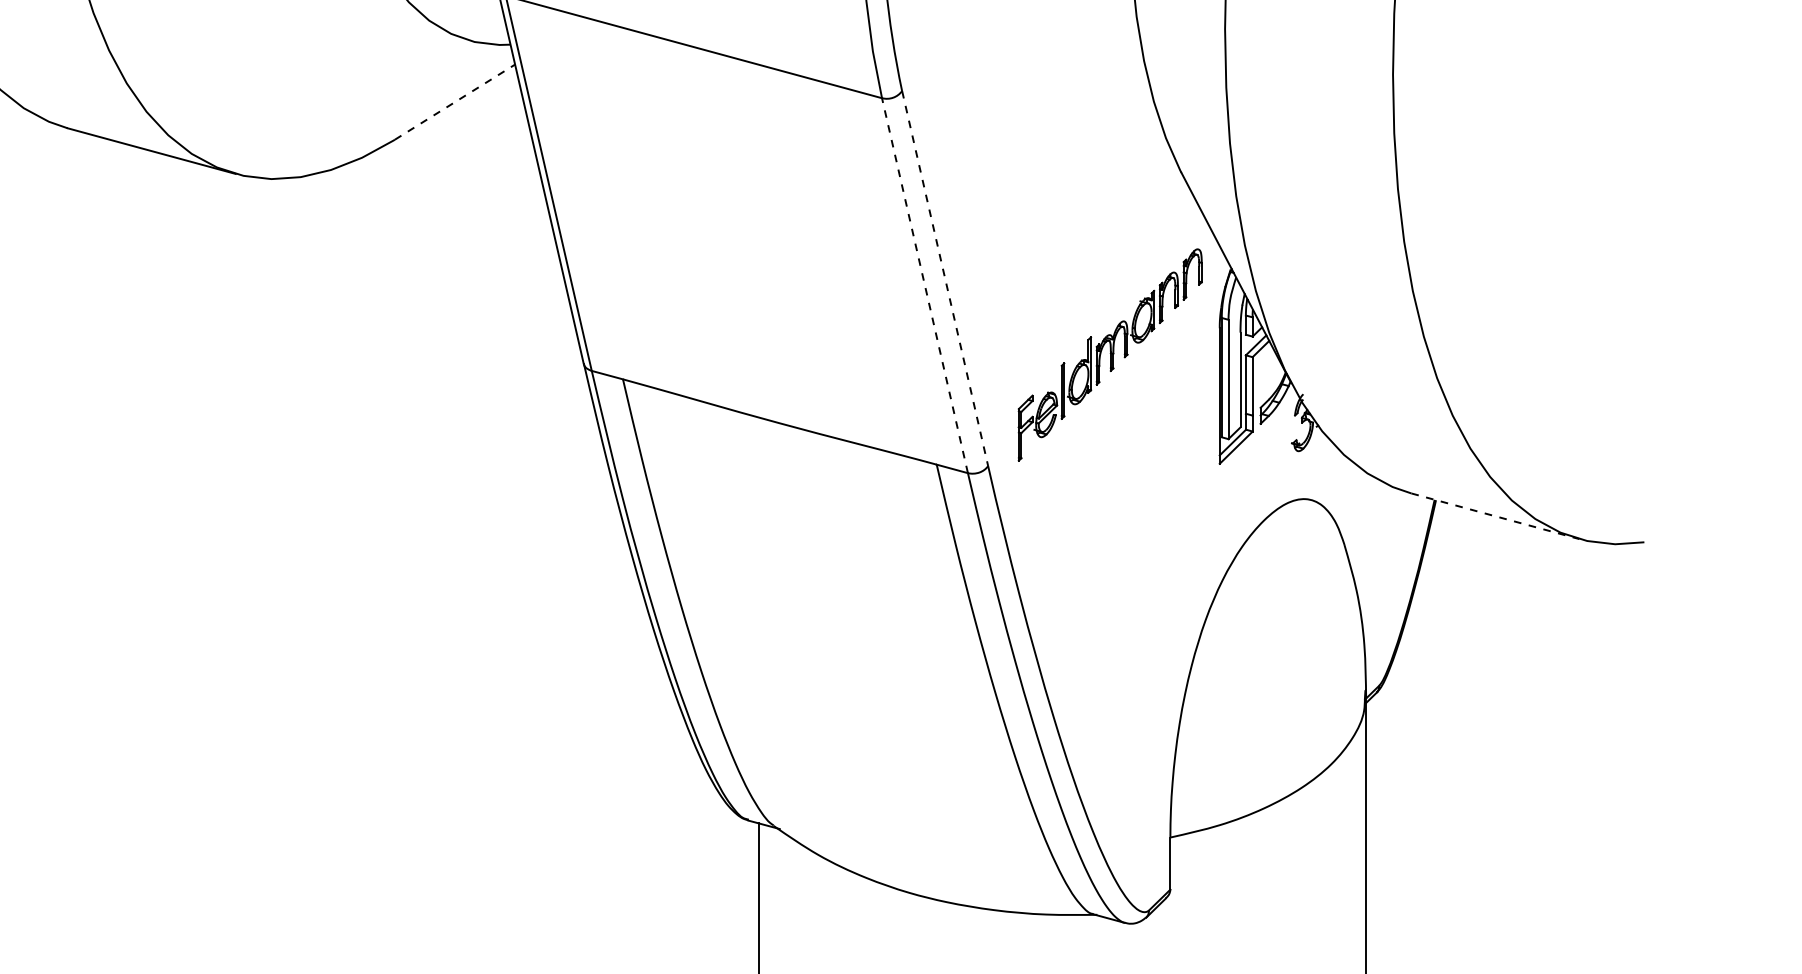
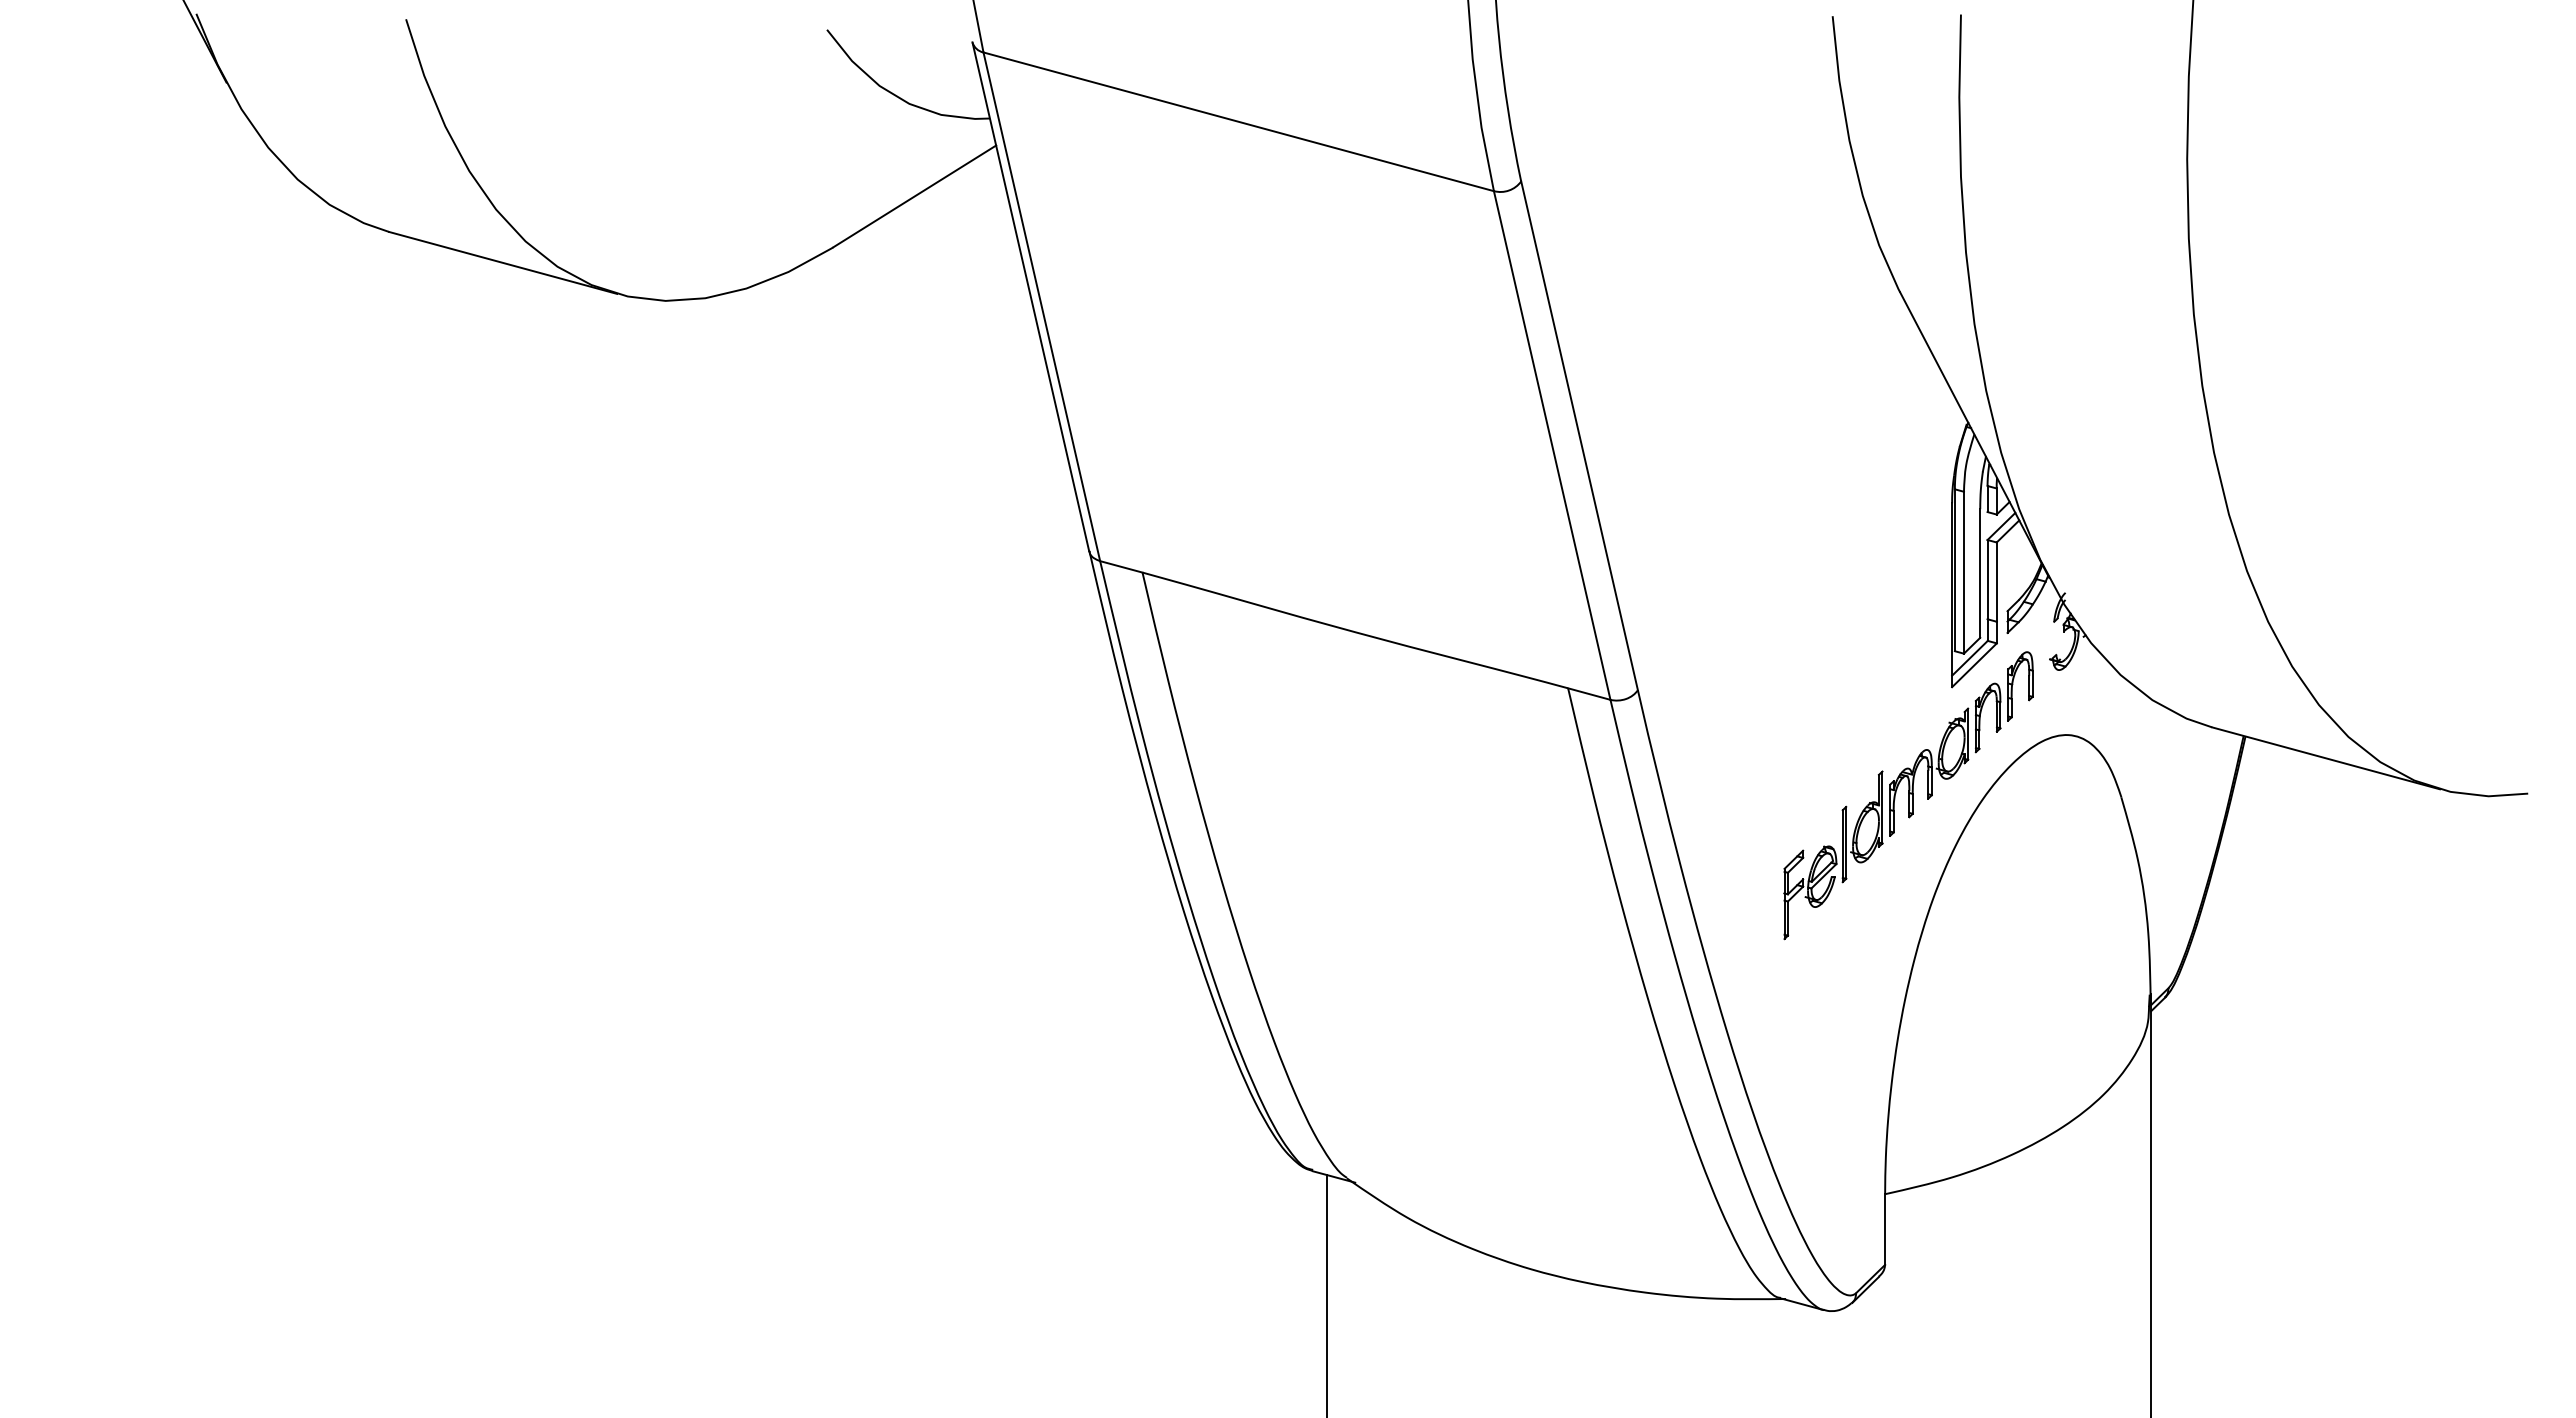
line: (455, 102) -> (915, 196), dashed -> solid
line: (945, 278) -> (1579, 435), dashed -> solid
line: (925, 285) -> (1552, 445), dashed -> solid
part: (1110, 354) -> (1908, 795), moved
line: (1495, 516) -> (2326, 758), dashed -> solid

